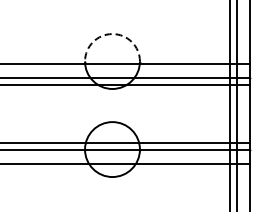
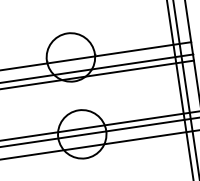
arc: (112, 34) -> (67, 33), dashed -> solid

